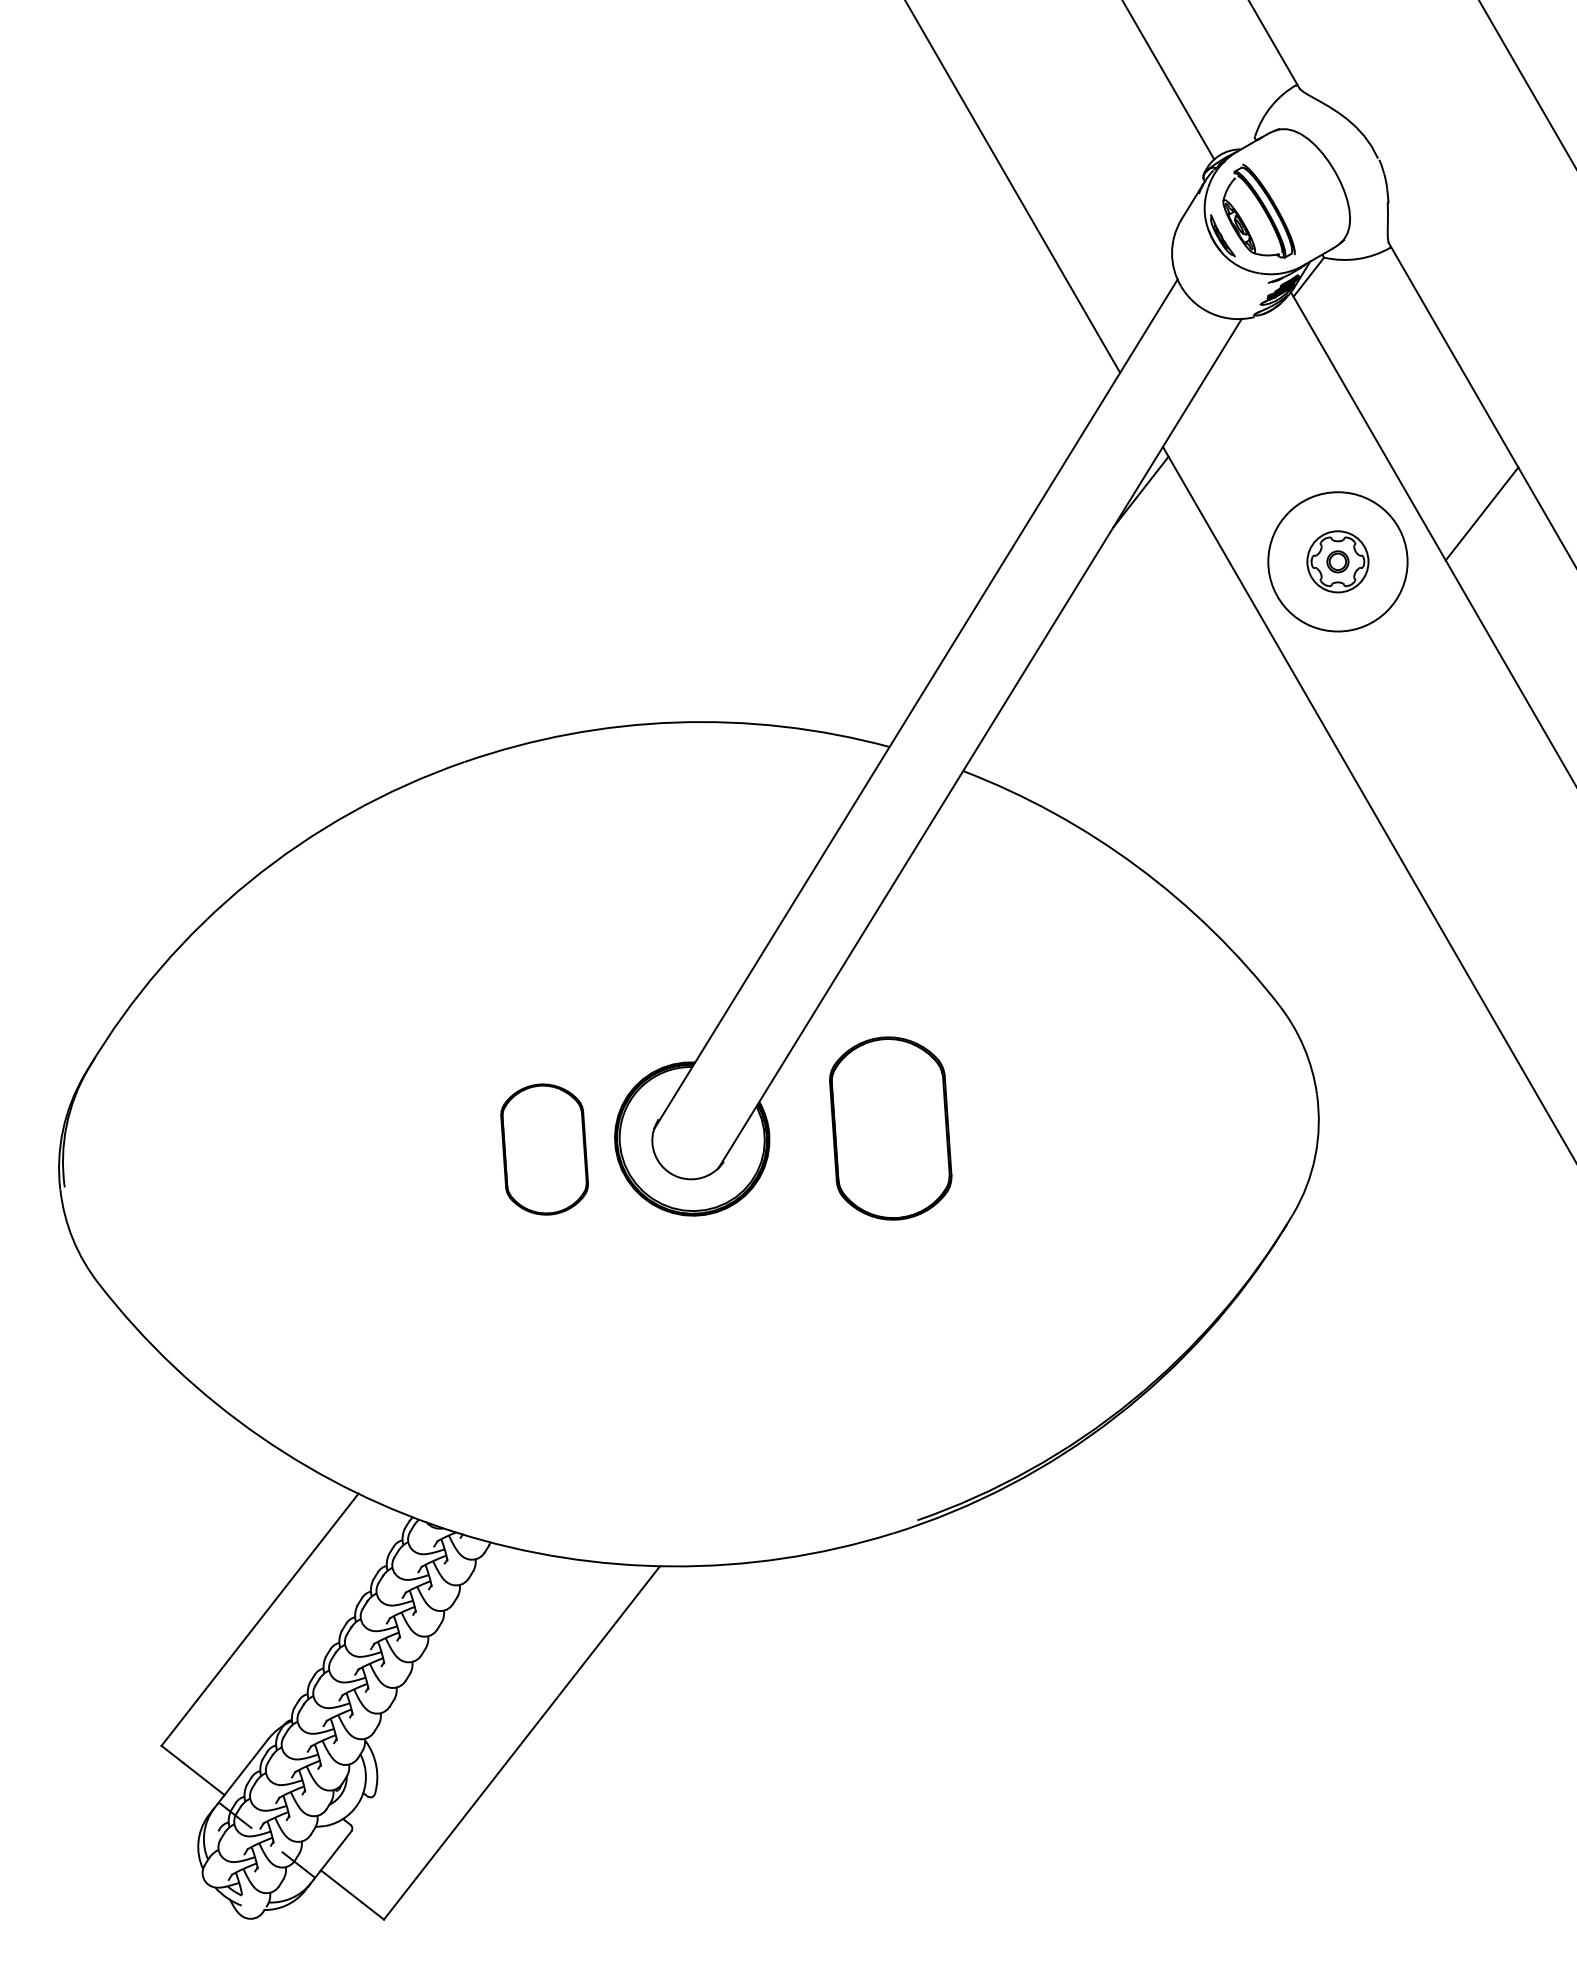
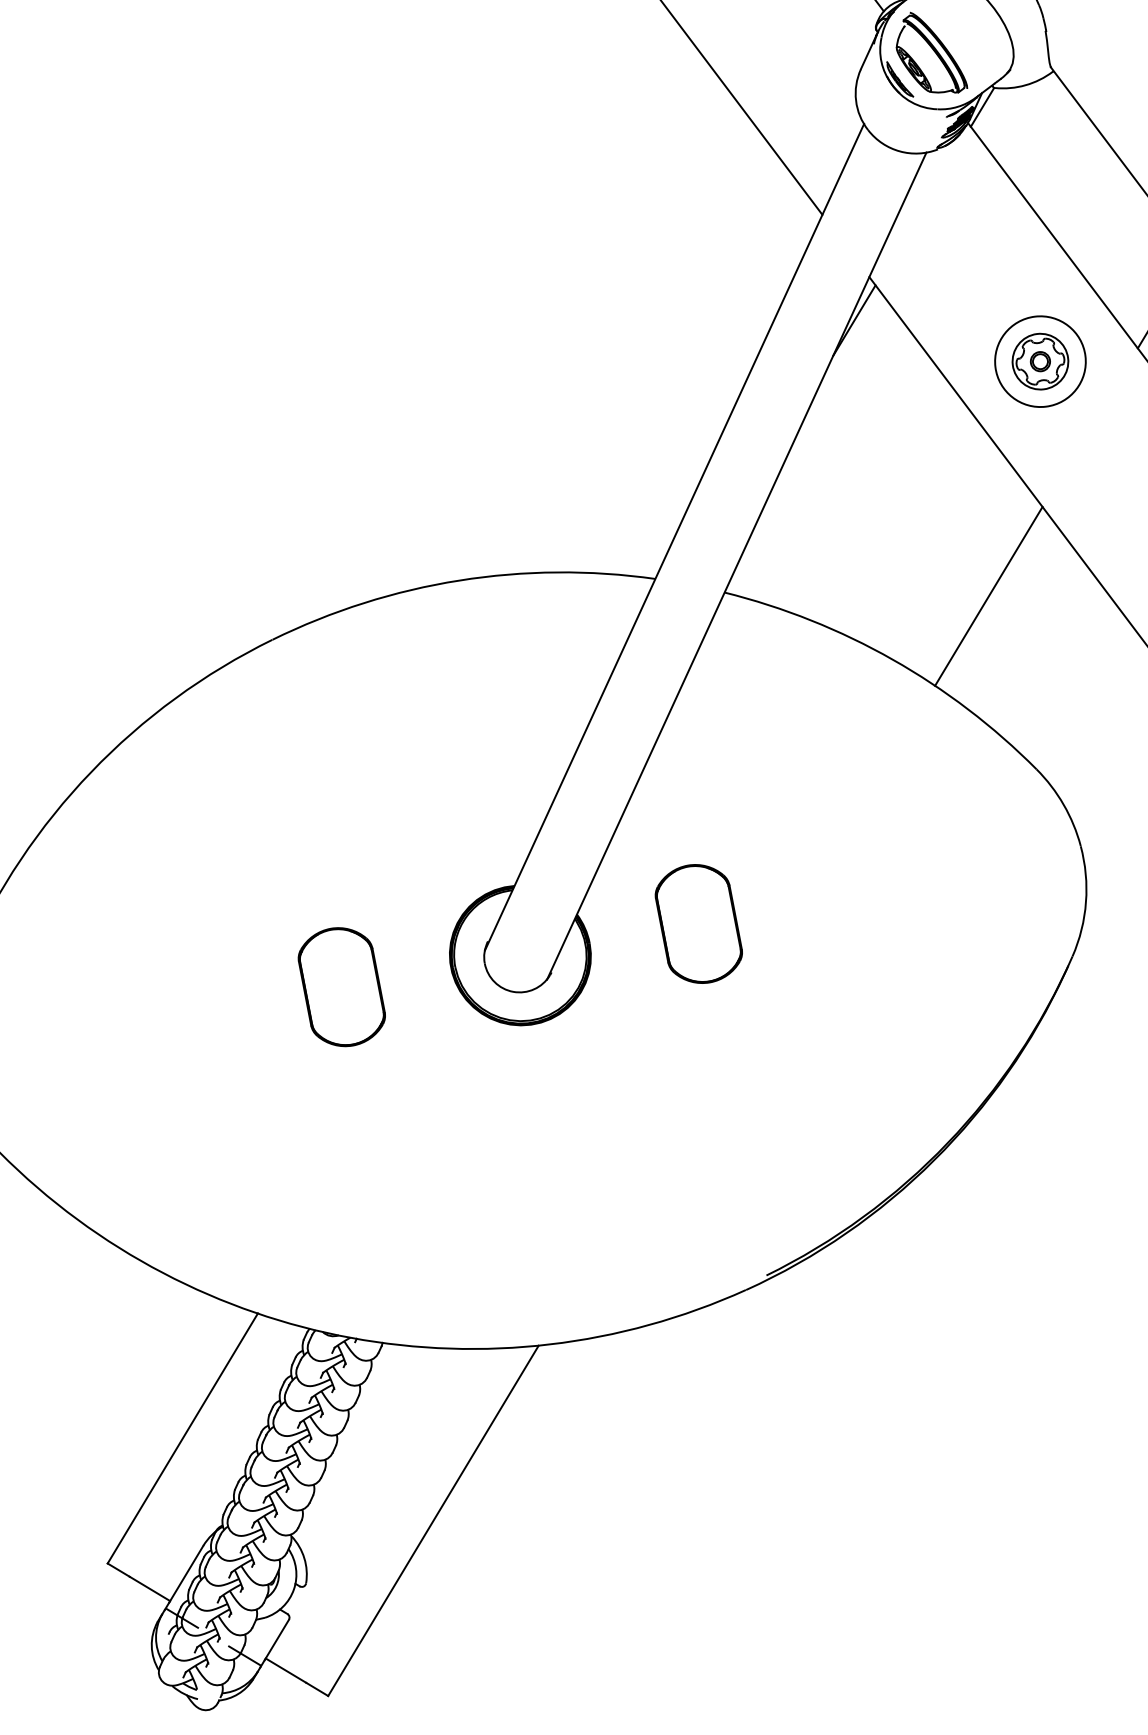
circle: (1337, 561) -> (1040, 361), size x0.71
line: (1249, 810) -> (988, 596), added
part: (890, 1128) -> (698, 924), size x0.71
part: (544, 1149) -> (341, 987), moved

